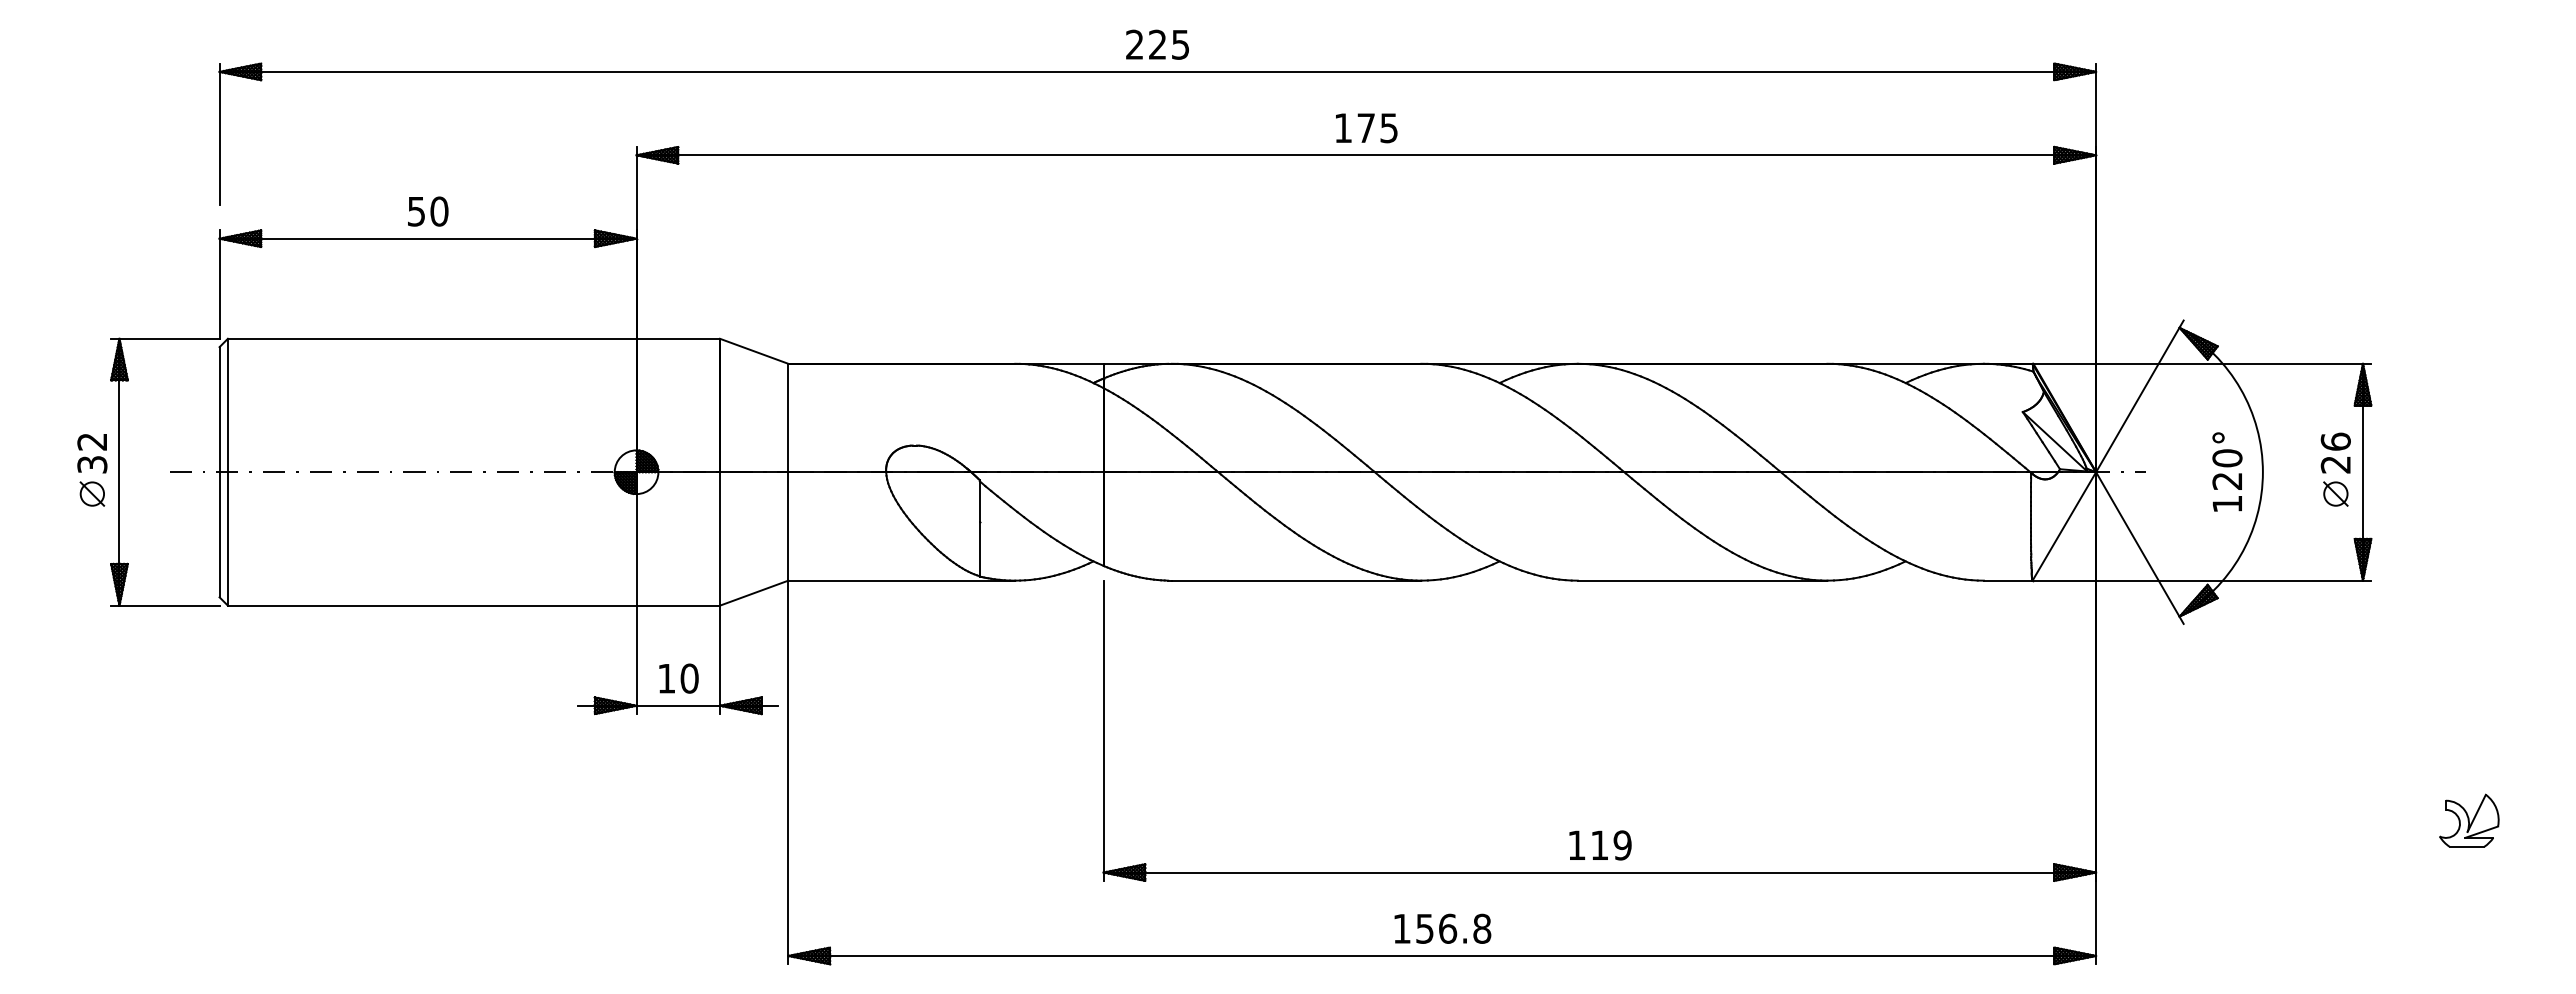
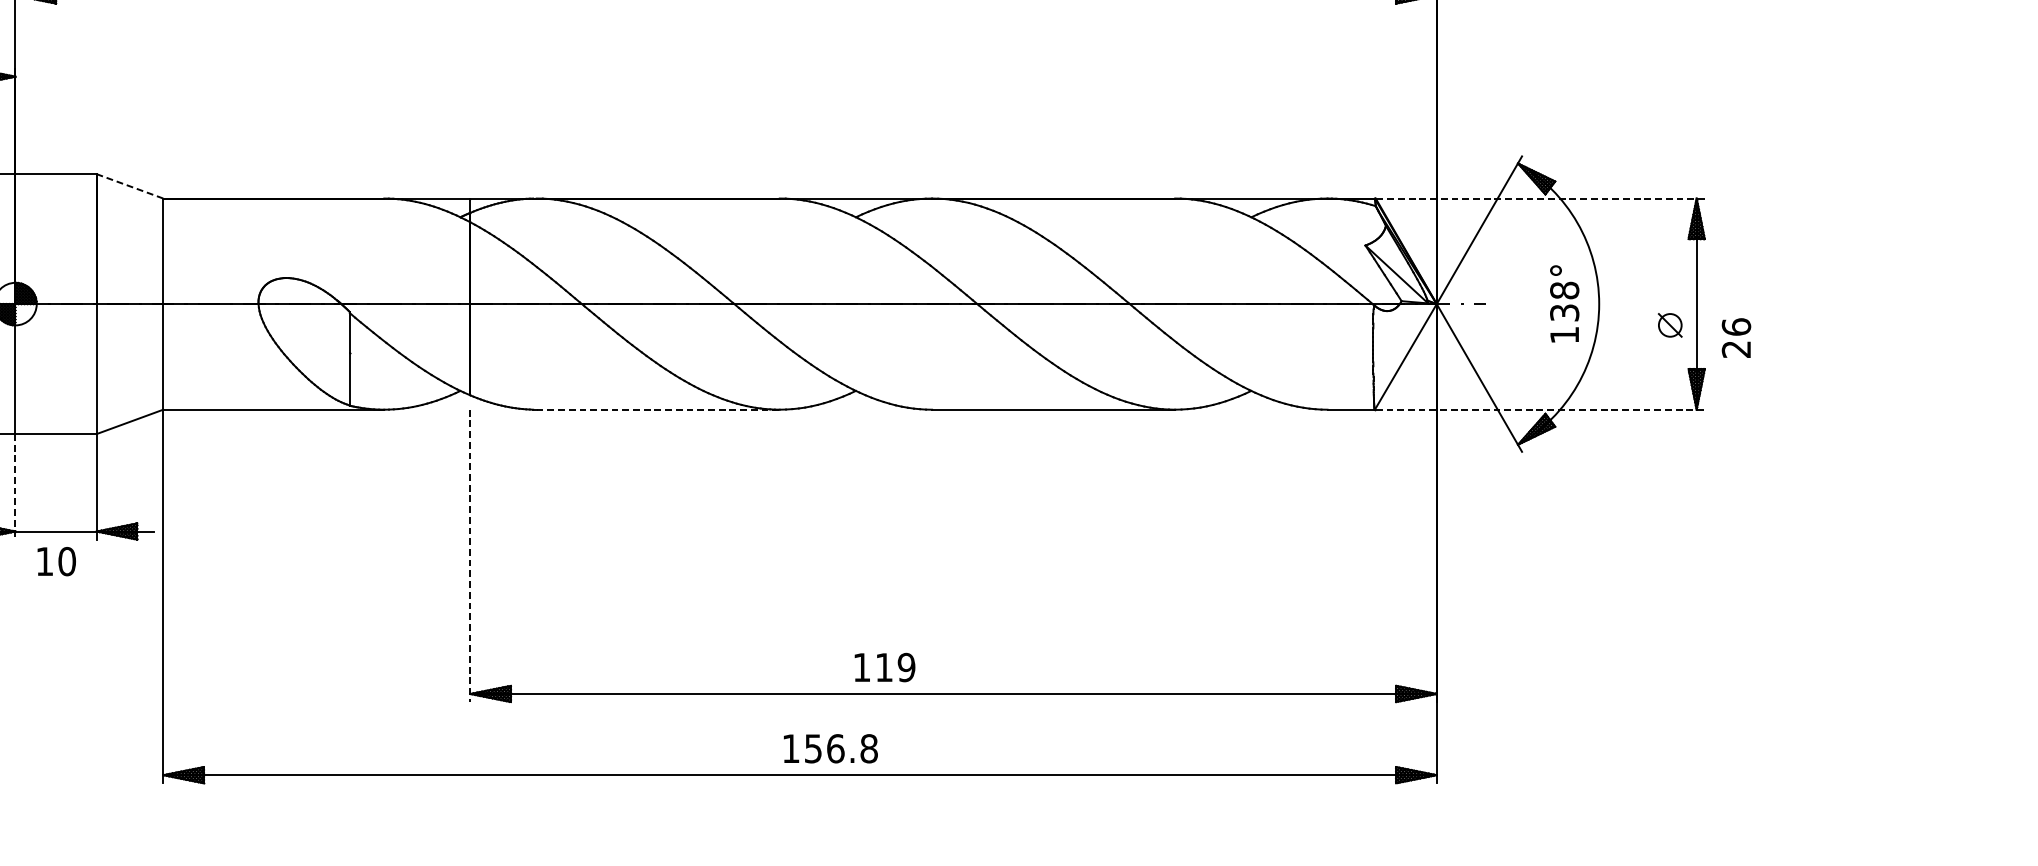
line: (753, 351) -> (129, 186), solid -> dashed
line: (2202, 363) -> (1540, 198), solid -> dashed
text: (2335, 452) -> (1736, 337), moved
text: (2227, 469) -> (1564, 301), 120° -> 138°
line: (1296, 580) -> (658, 409), solid -> dashed
line: (2202, 580) -> (1540, 409), solid -> dashed
line: (636, 660) -> (15, 487), solid -> dashed
text: (678, 678) -> (56, 561), moved
line: (1103, 731) -> (470, 556), solid -> dashed
part: (2469, 820) -> (1800, 643), removed
text: (1600, 845) -> (885, 667), moved
text: (1442, 928) -> (830, 748), moved

